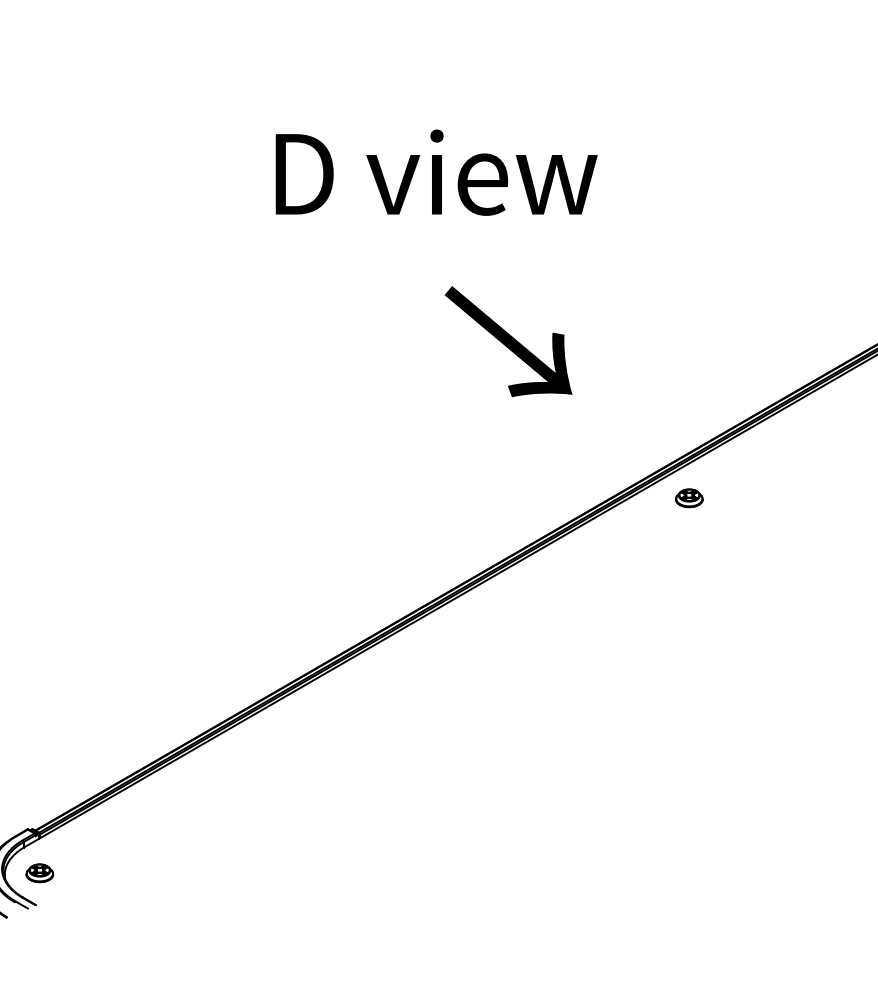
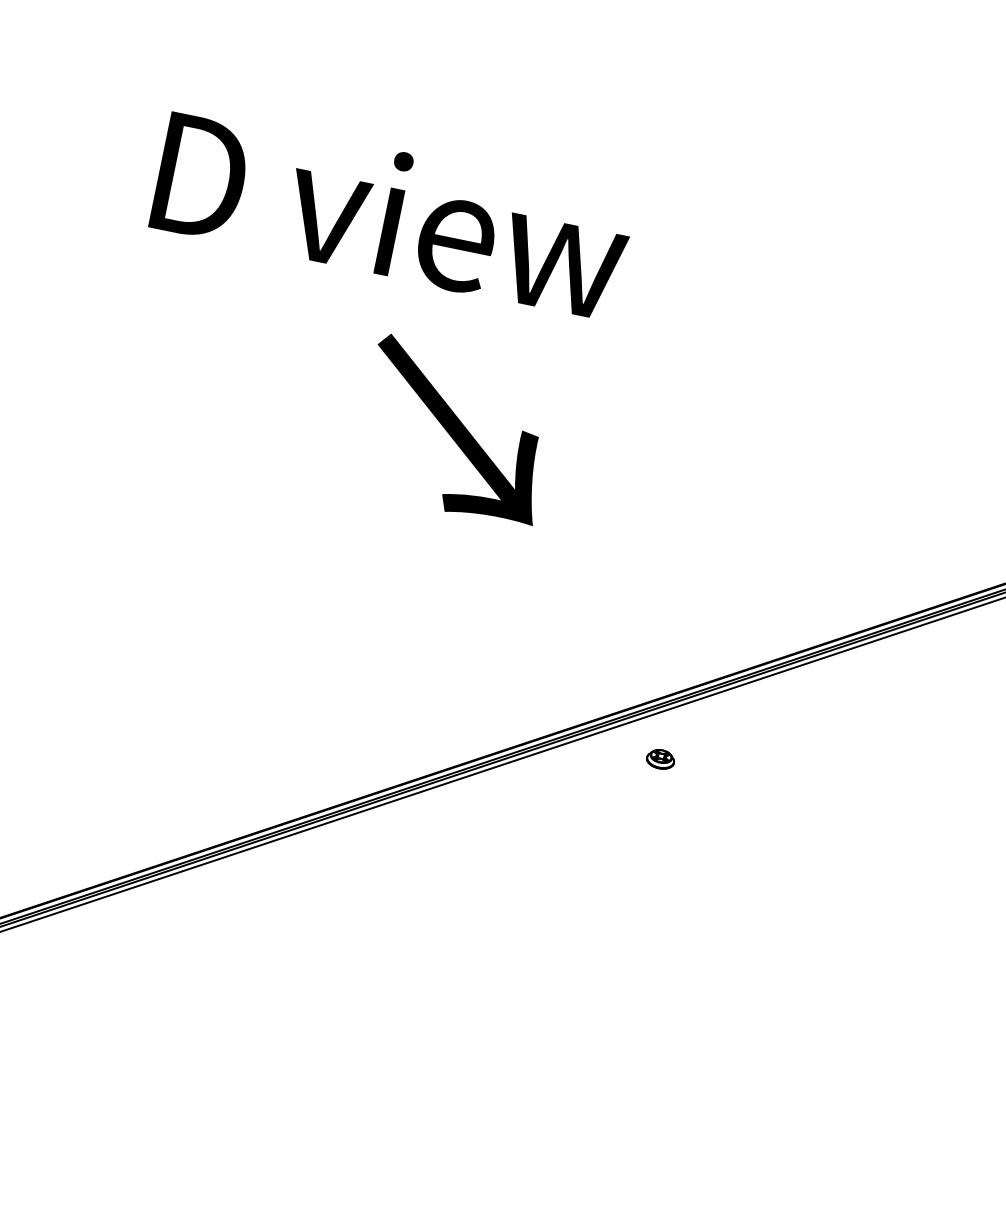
text: (508, 341) -> (456, 430), moved
part: (689, 498) -> (660, 759), size x0.7

